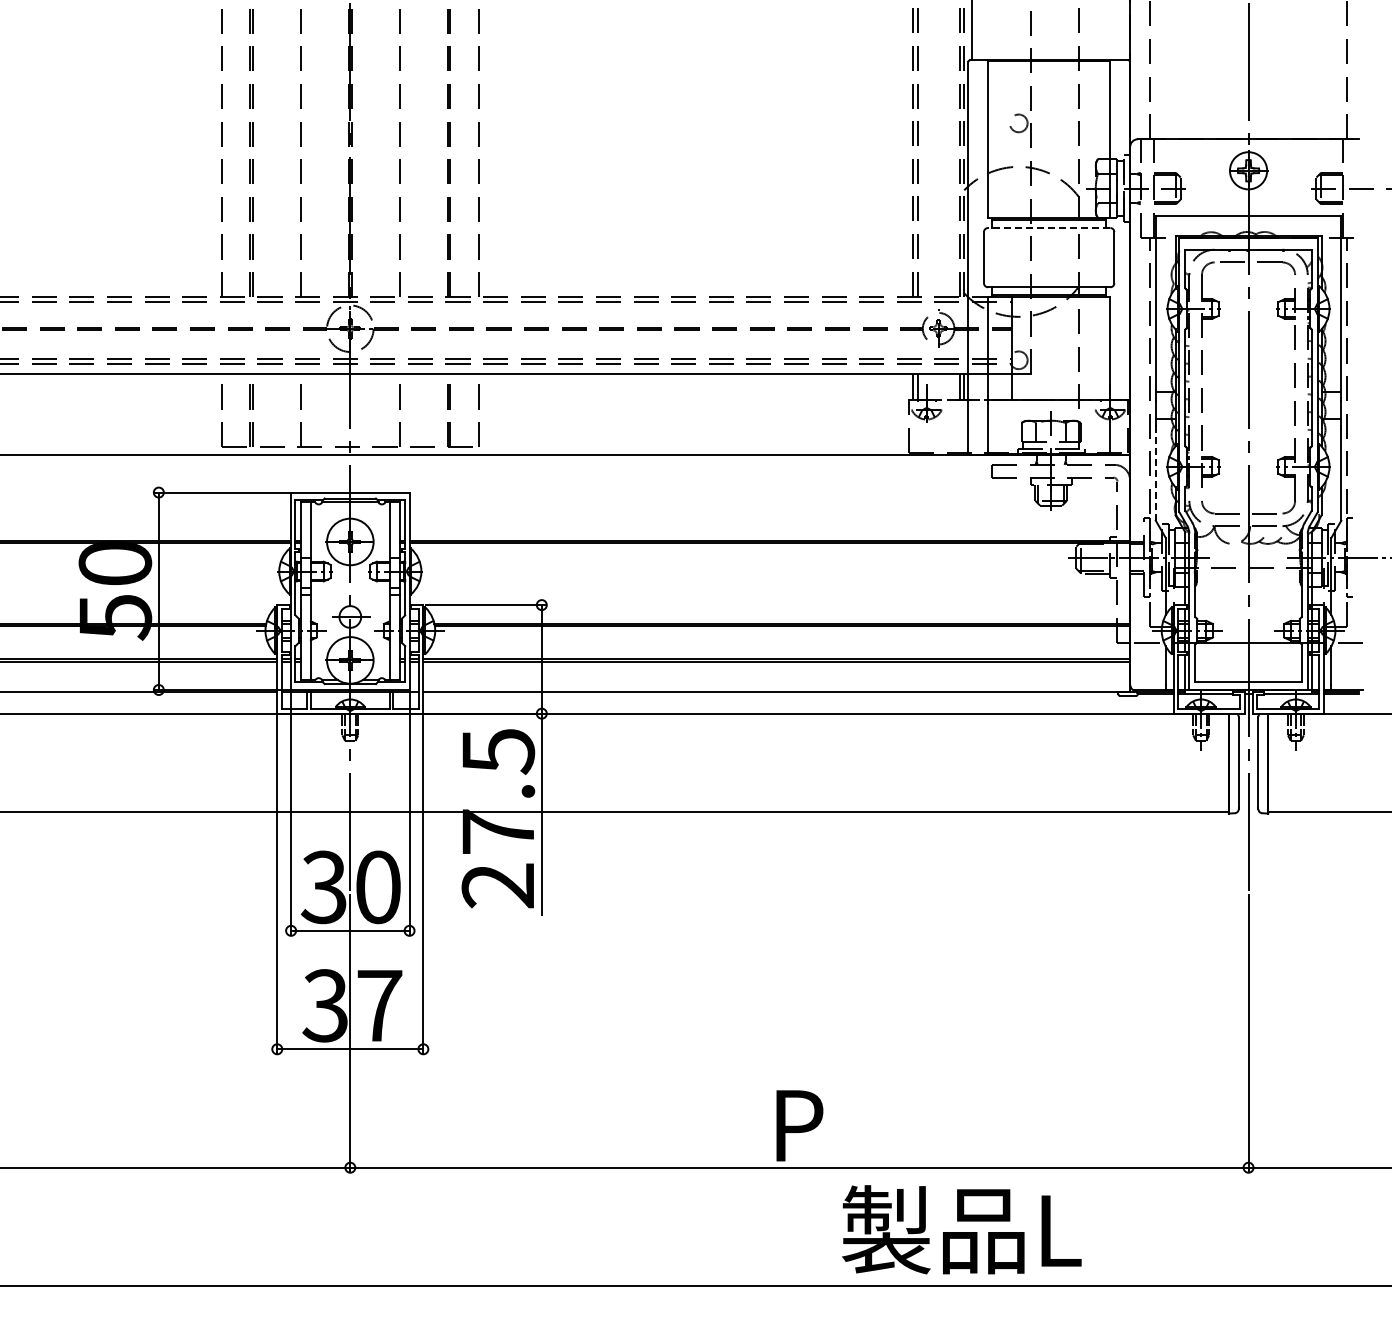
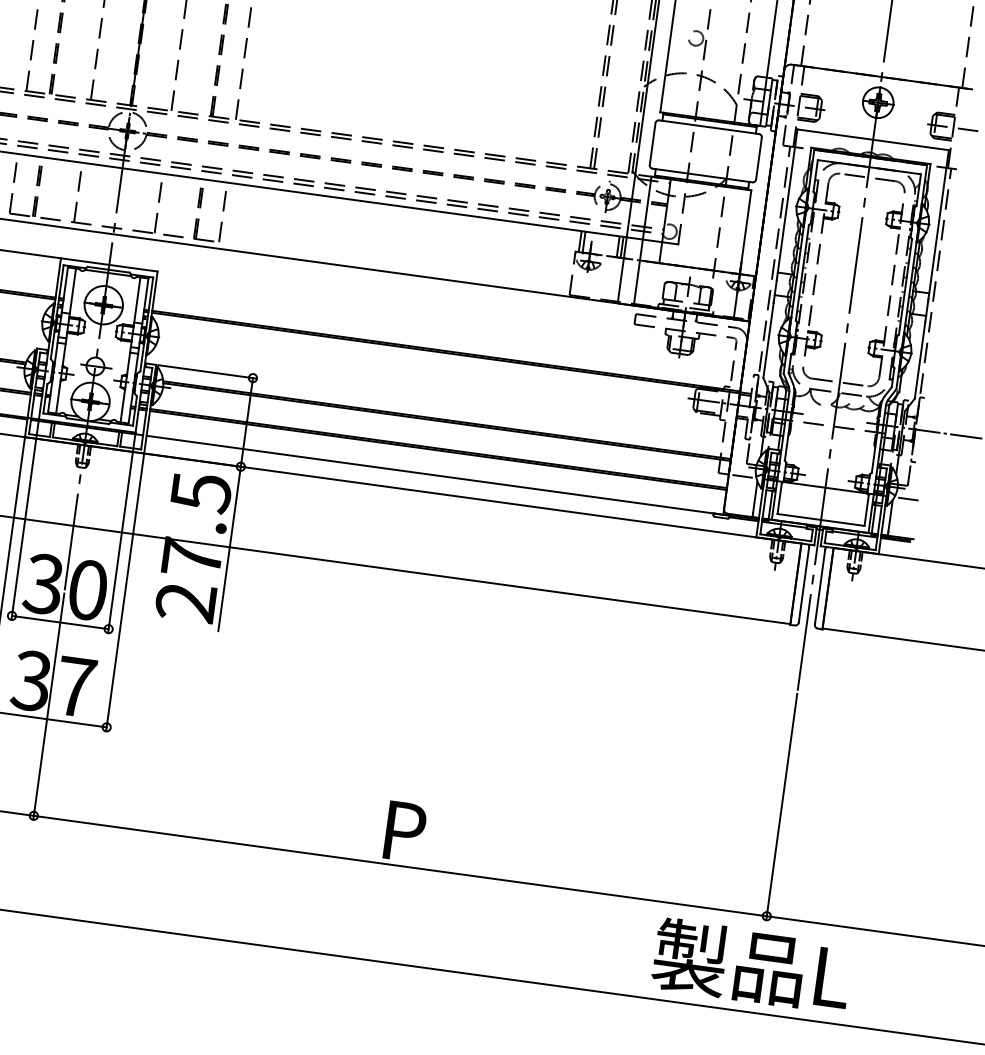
line: (1048, 228) -> (708, 127), dashed -> solid
line: (1155, 474) -> (768, 340), dashed -> solid
text: (961, 1229) -> (751, 965), moved

